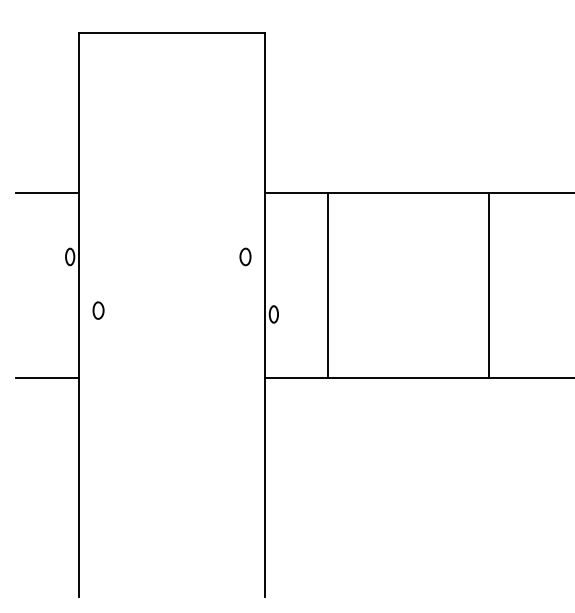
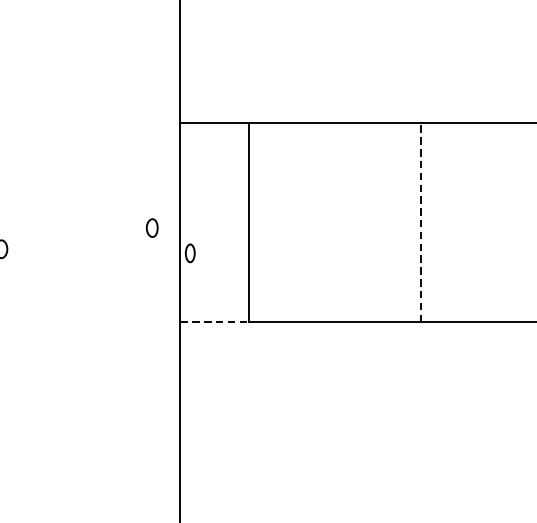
part: (245, 256) -> (152, 227), moved
line: (488, 285) -> (420, 222), solid -> dashed
line: (296, 378) -> (214, 322), solid -> dashed

